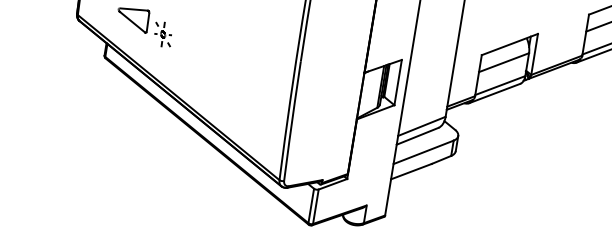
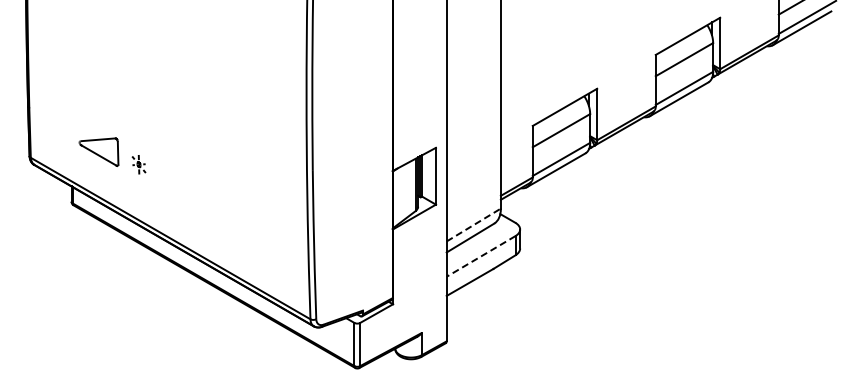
part: (162, 34) -> (138, 164), size x0.6
line: (421, 126) -> (473, 225), solid -> dashed
line: (423, 152) -> (481, 256), solid -> dashed

